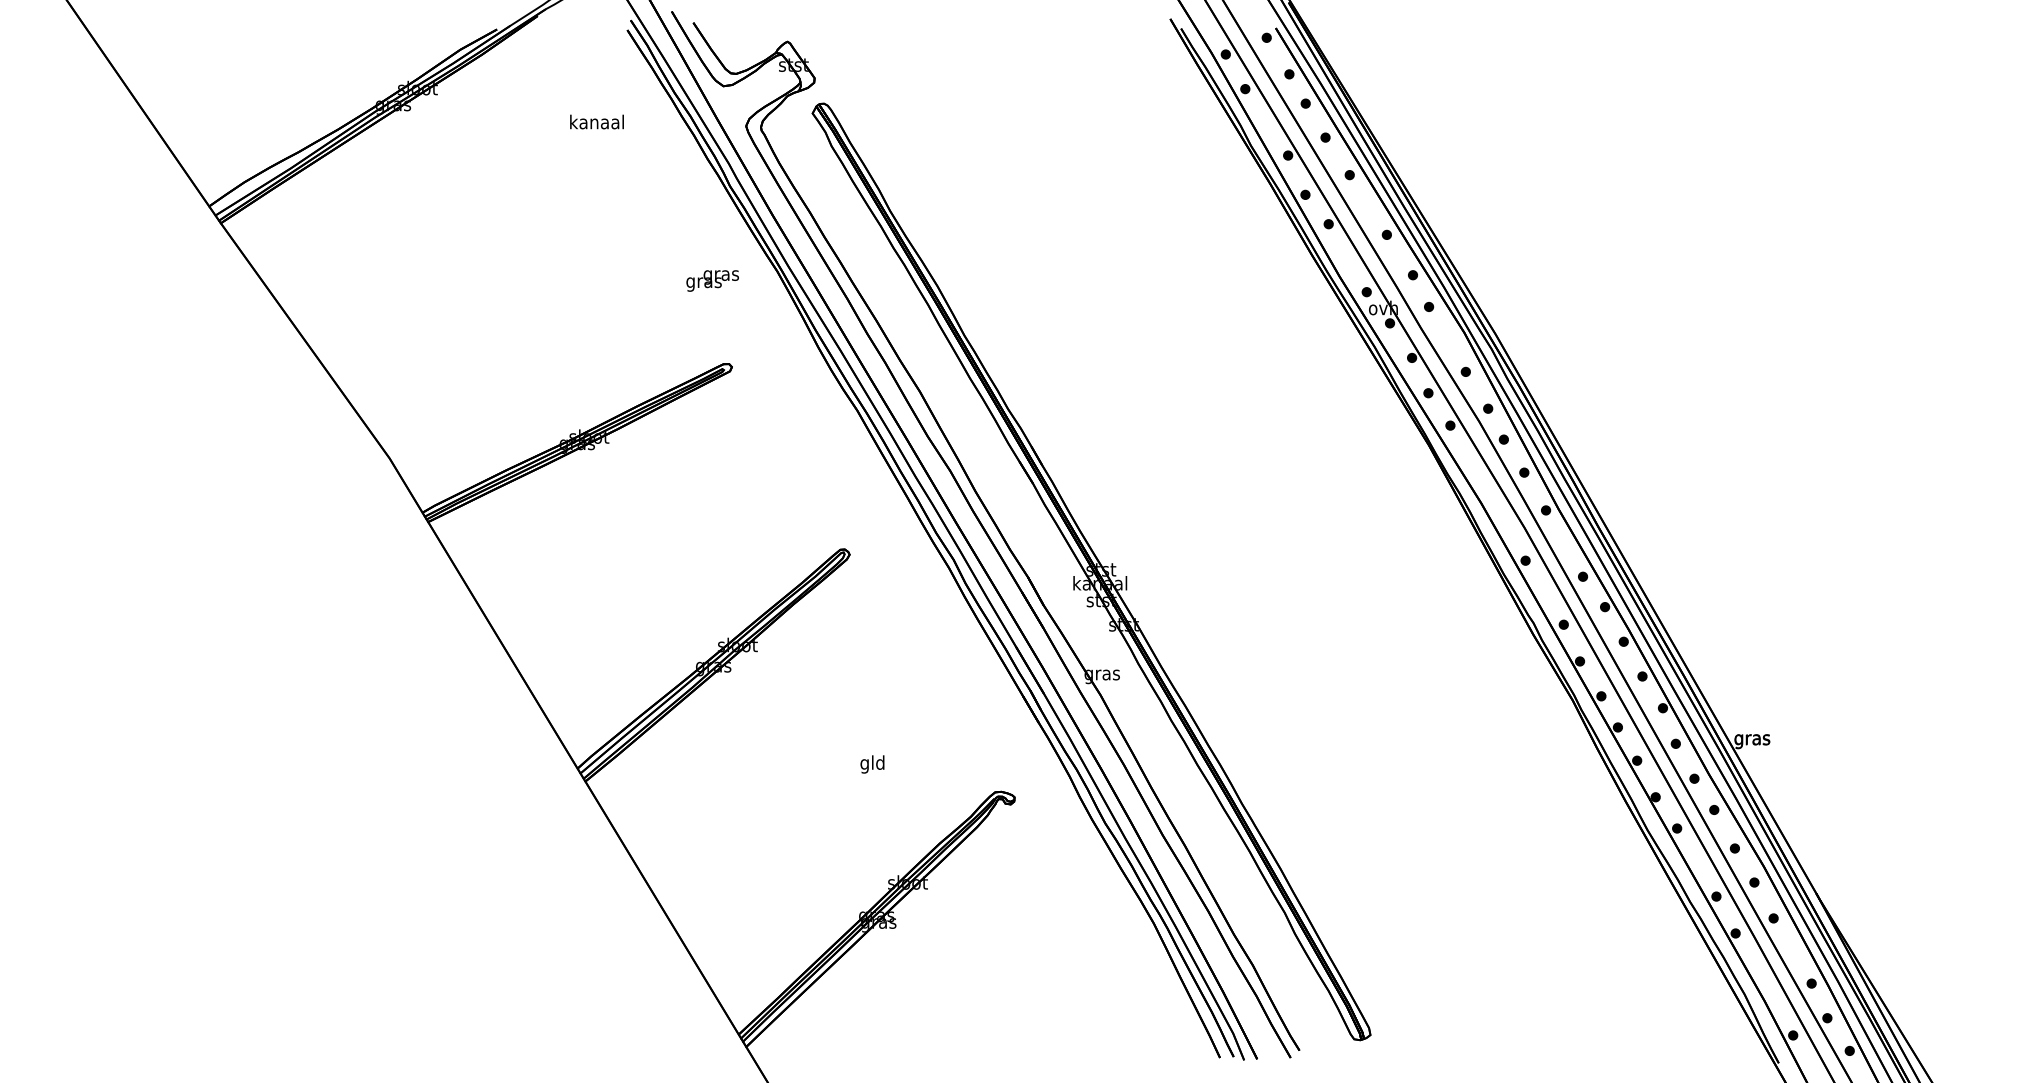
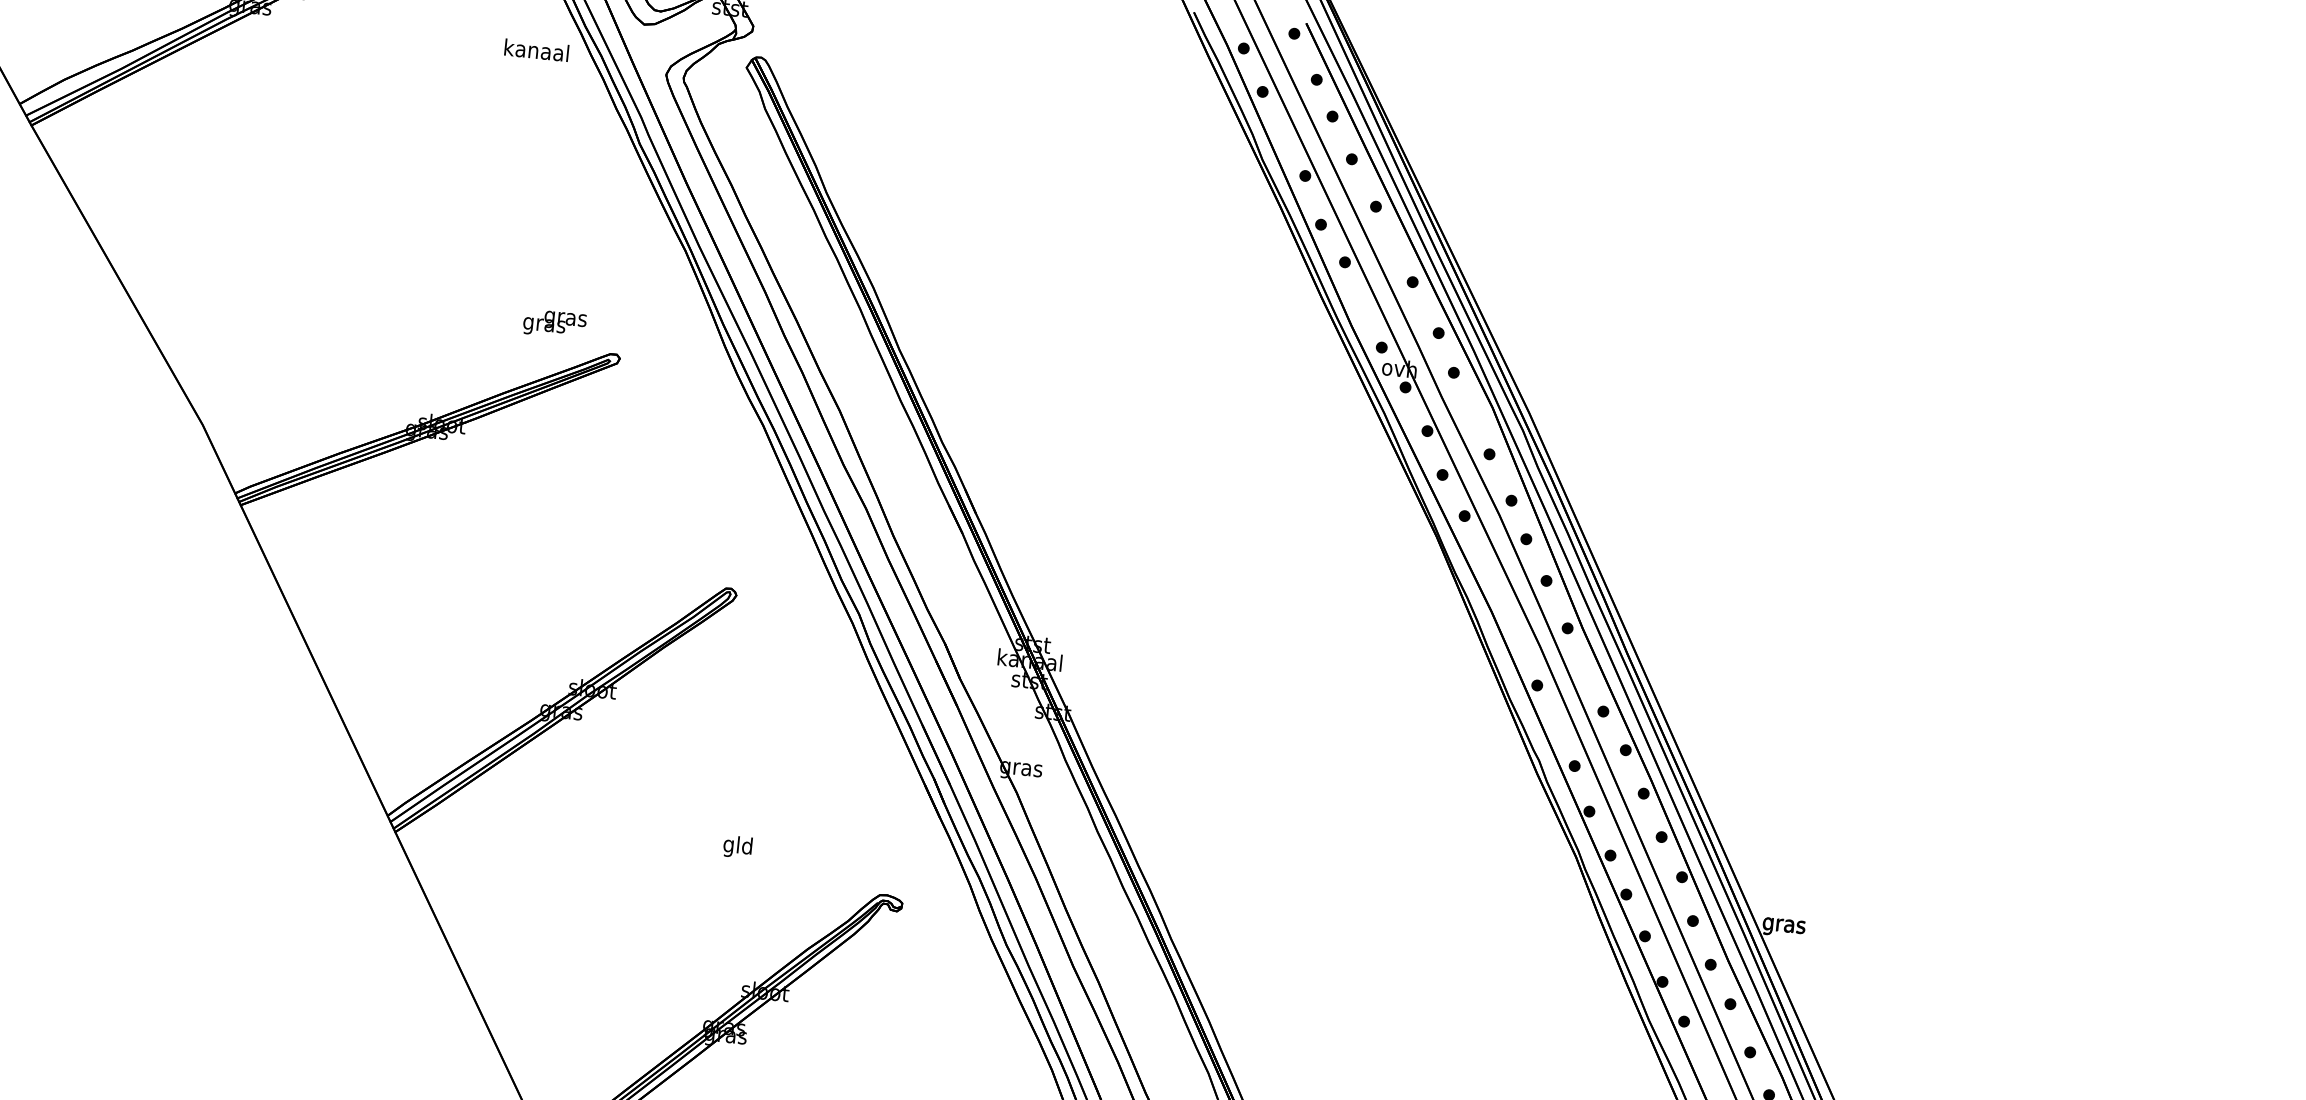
text: (596, 121) -> (536, 49), moved
text: (712, 280) -> (554, 323), moved

